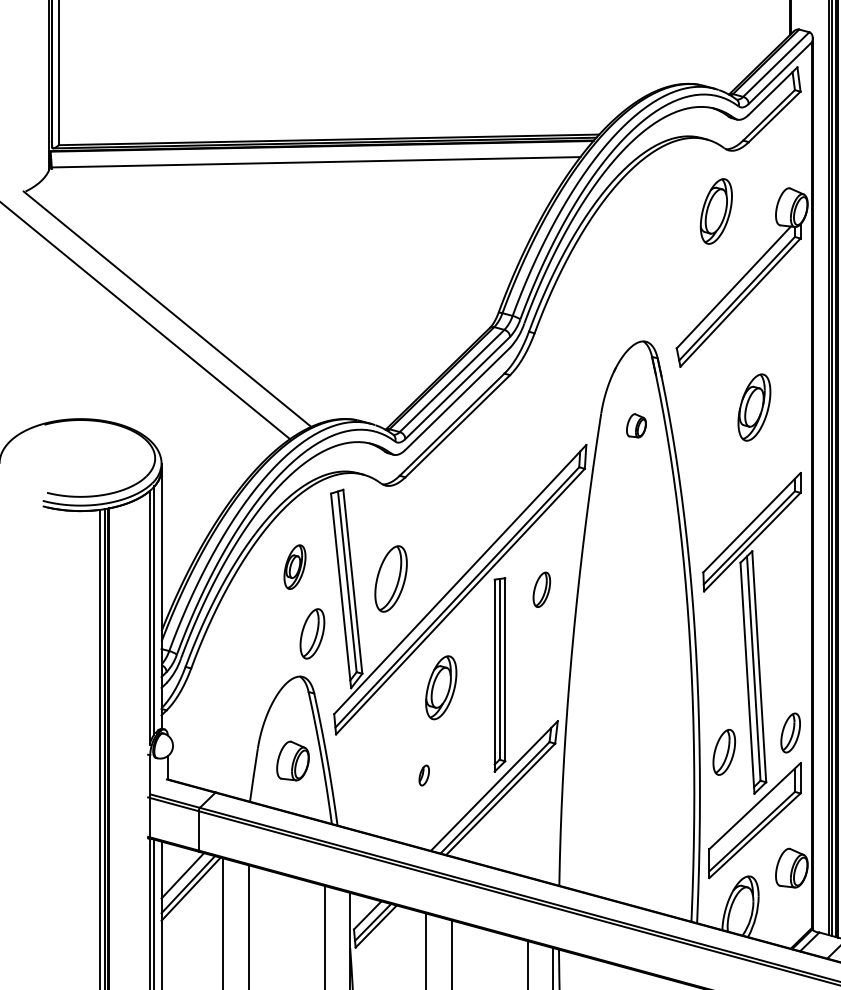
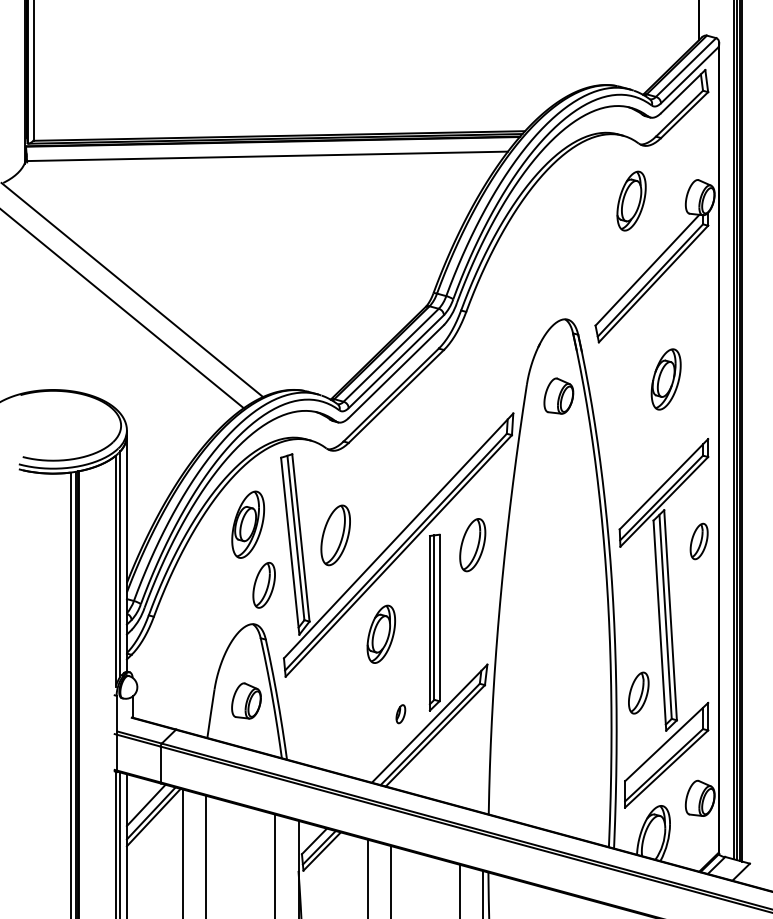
part: (636, 425) -> (558, 395), size x1.67
part: (295, 566) -> (248, 524), size x1.67
part: (541, 590) -> (472, 545), size x1.67
part: (789, 733) -> (698, 541), moved
part: (423, 775) -> (400, 714), moved

